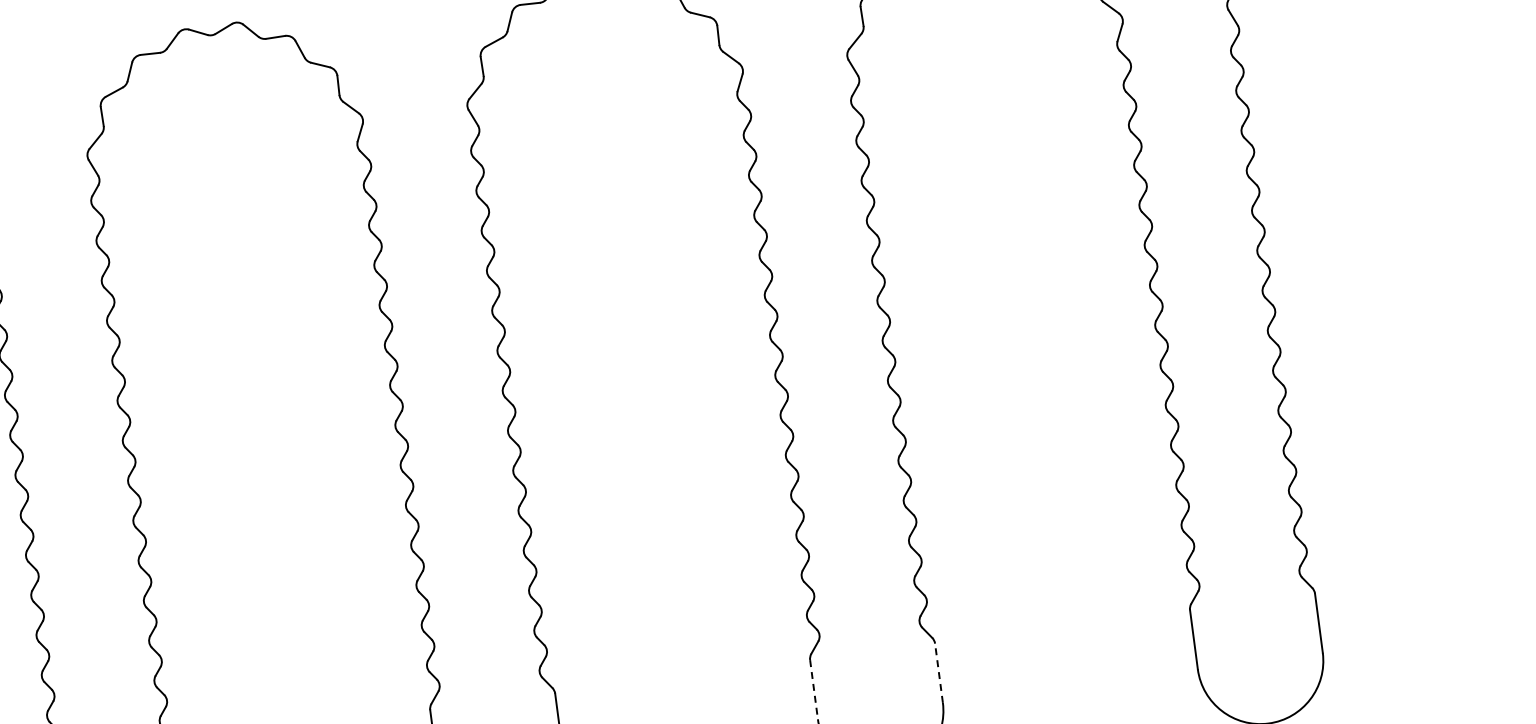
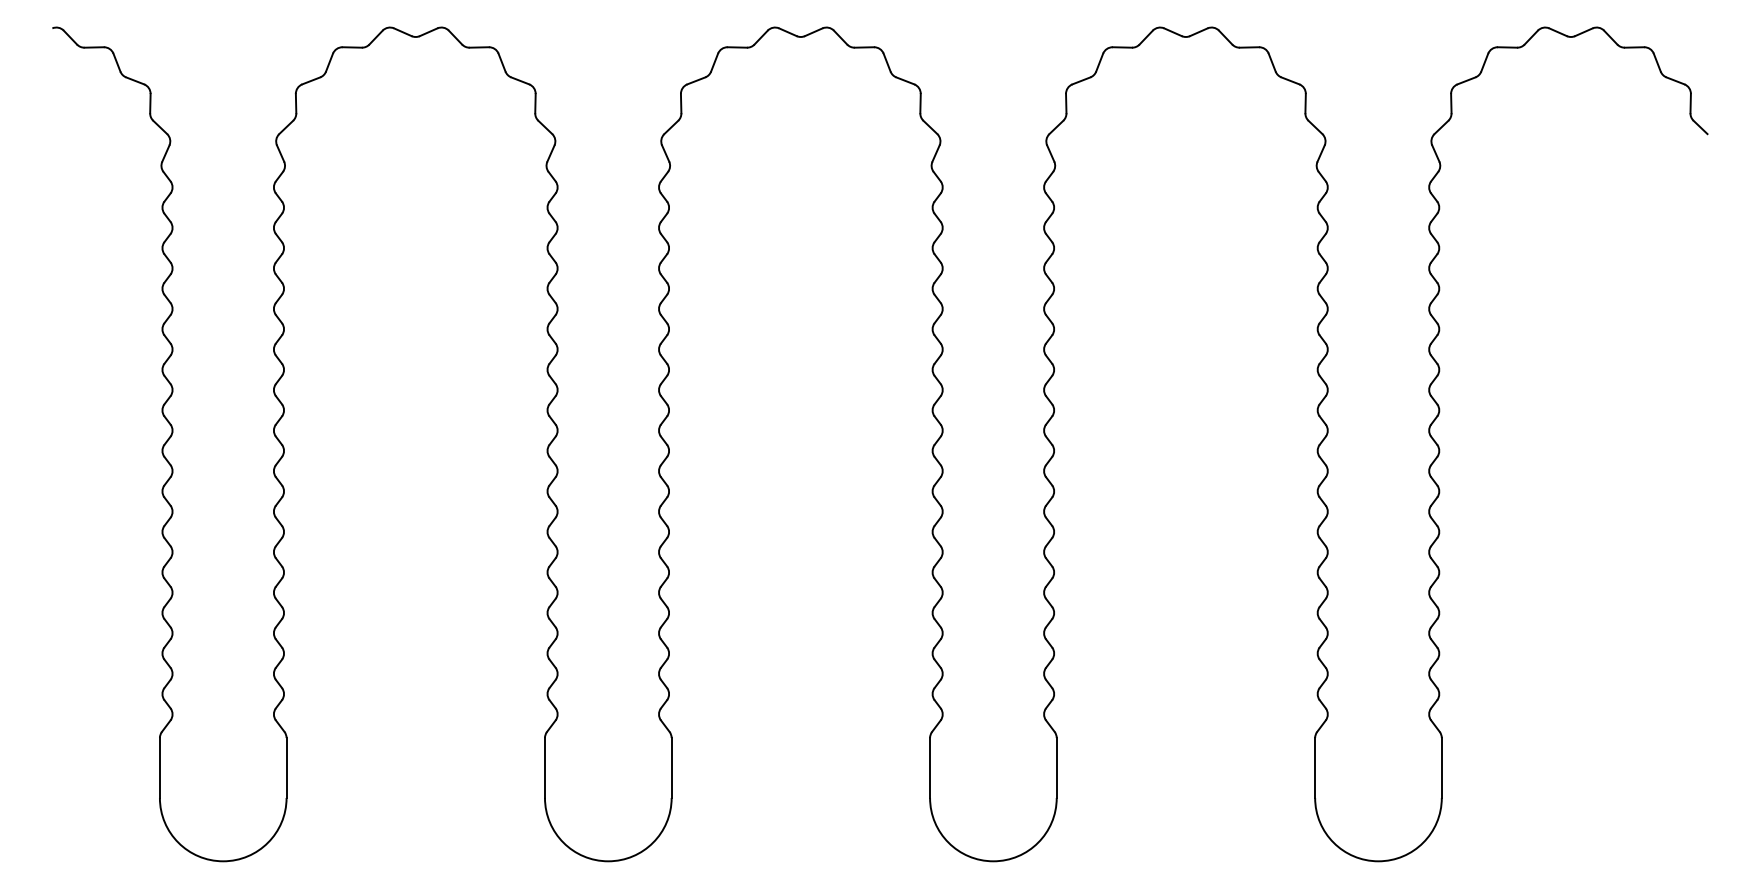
line: (938, 673) -> (1056, 768), dashed -> solid
line: (814, 690) -> (930, 768), dashed -> solid

